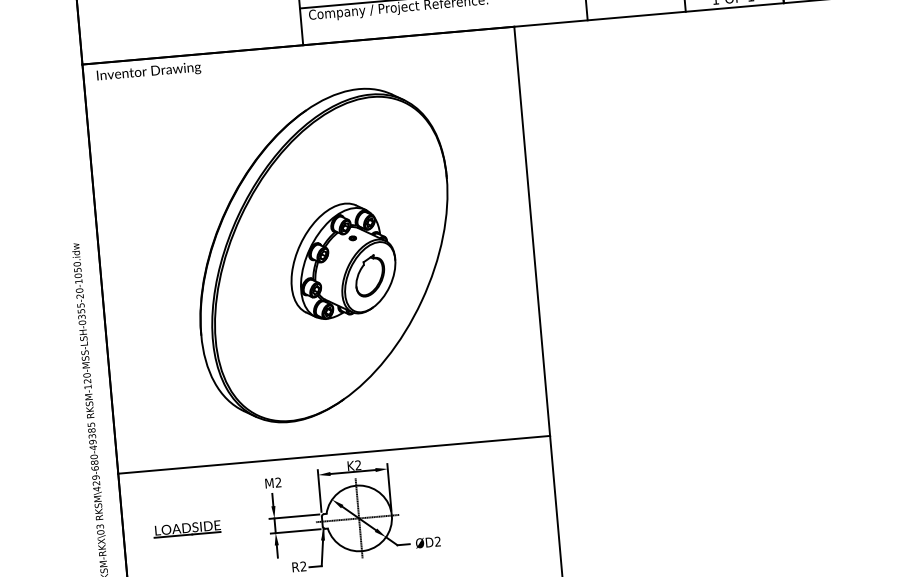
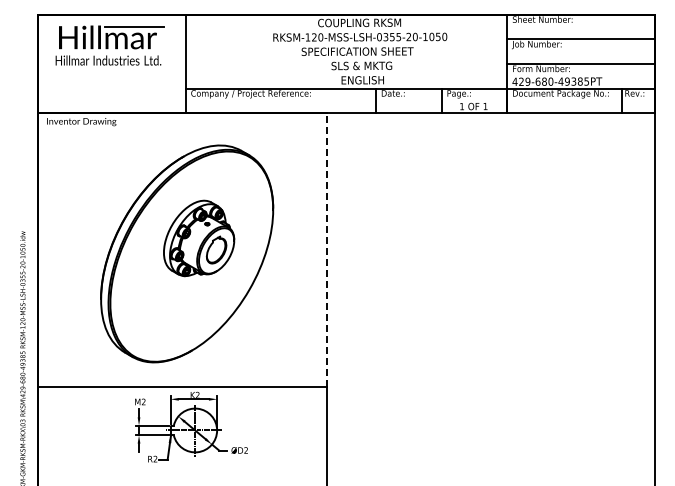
line: (531, 230) -> (326, 249), solid -> dashed
part: (343, 260) -> (199, 238), moved
part: (185, 529) -> (79, 427), removed

